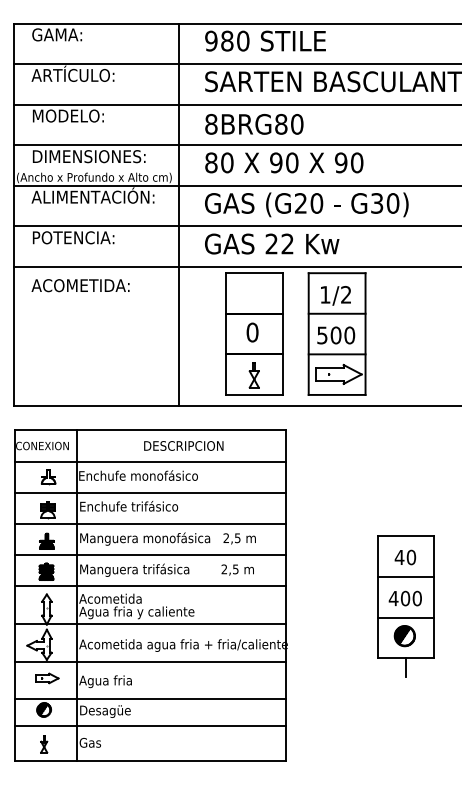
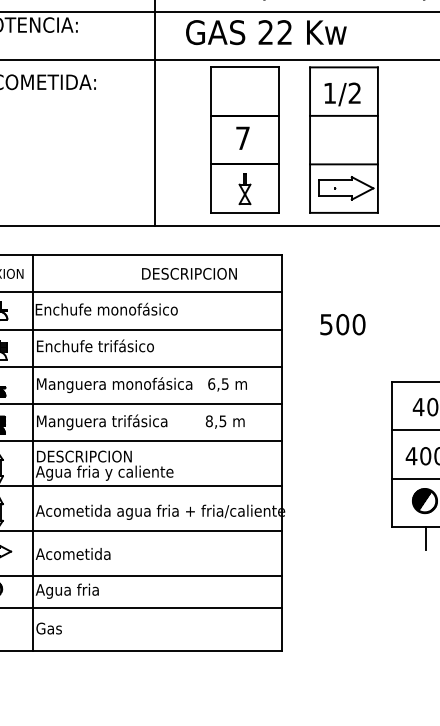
text: (252, 332) -> (242, 138), 0 -> 7
text: (336, 335) -> (343, 324), moved
text: (183, 445) -> (189, 273), moved
text: (226, 538) -> (211, 384), 2,5 -> 6,5
text: (224, 569) -> (209, 421), 2,5 -> 8,5
text: (119, 598) -> (83, 456), Acometida -> DESCRIPCION
text: (114, 681) -> (77, 555), Agua fria -> Acometida
text: (105, 711) -> (67, 591), Desagüe -> Agua fria

